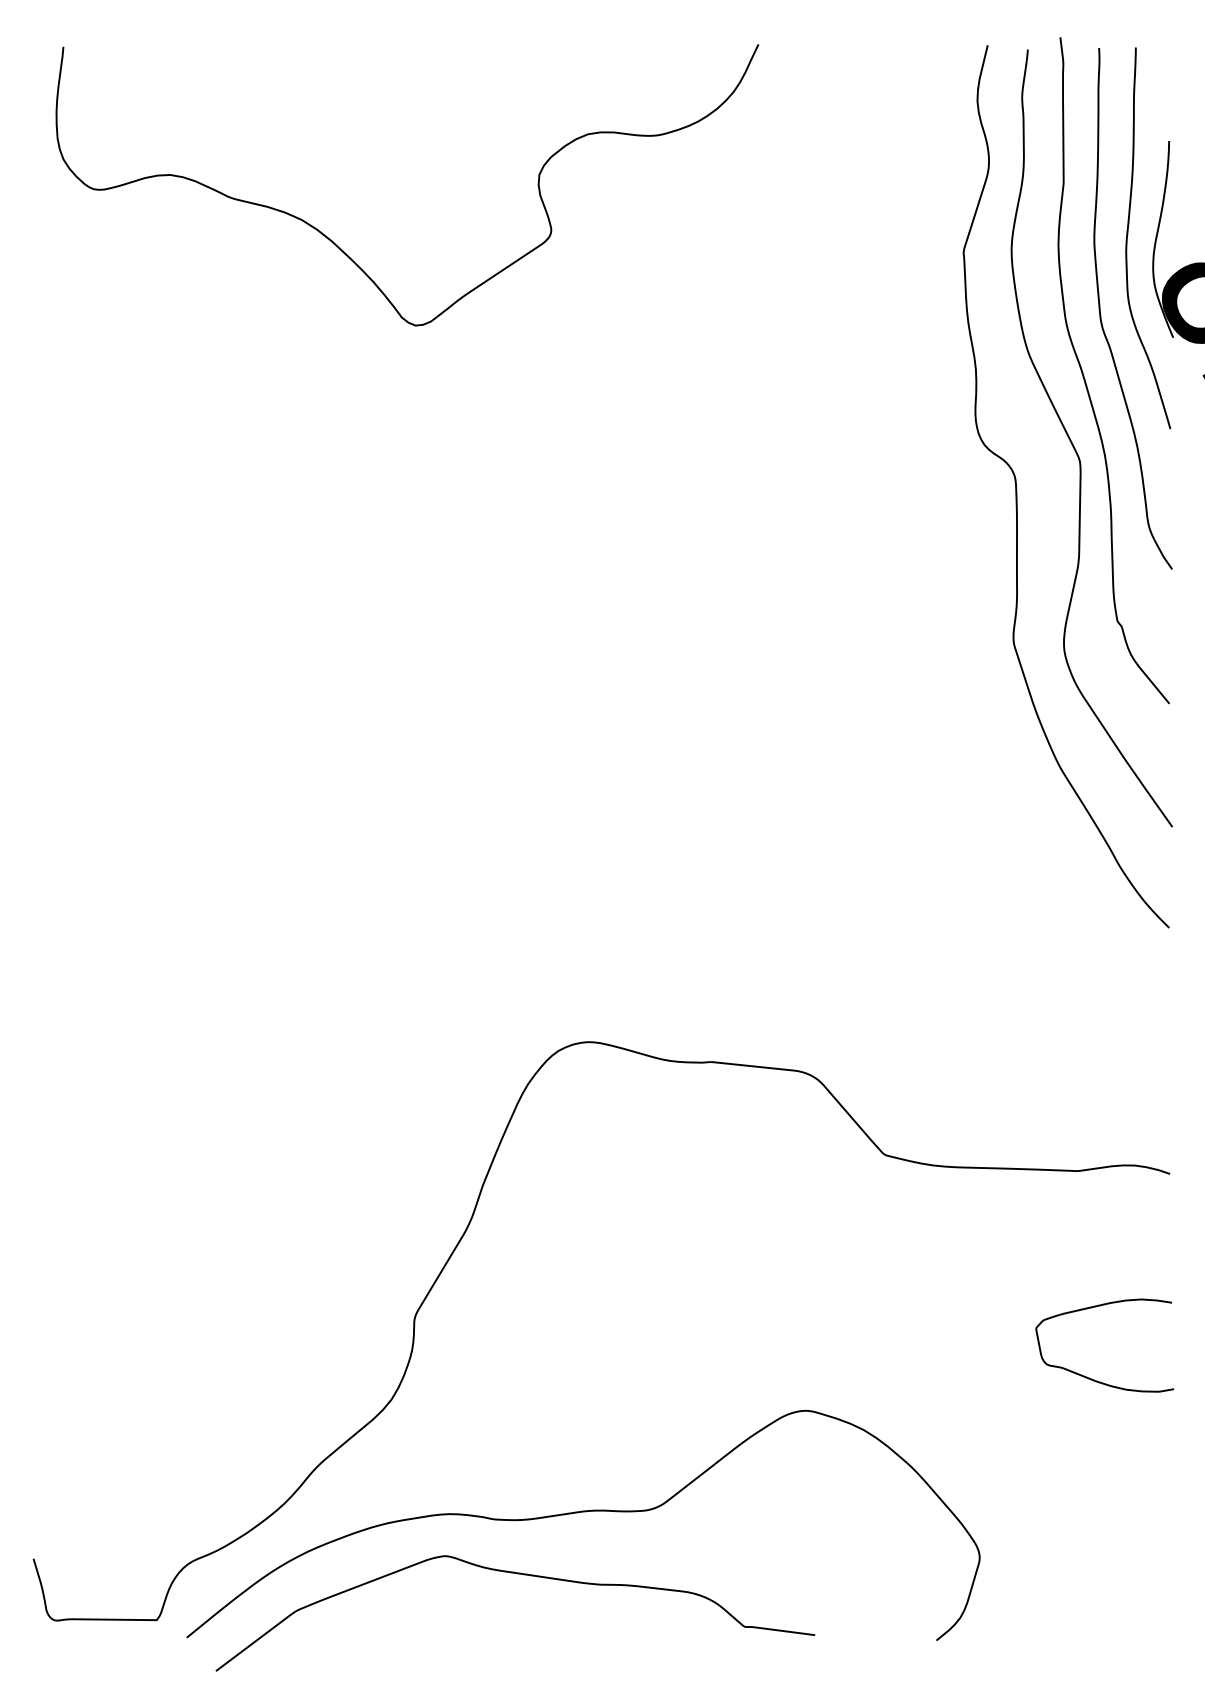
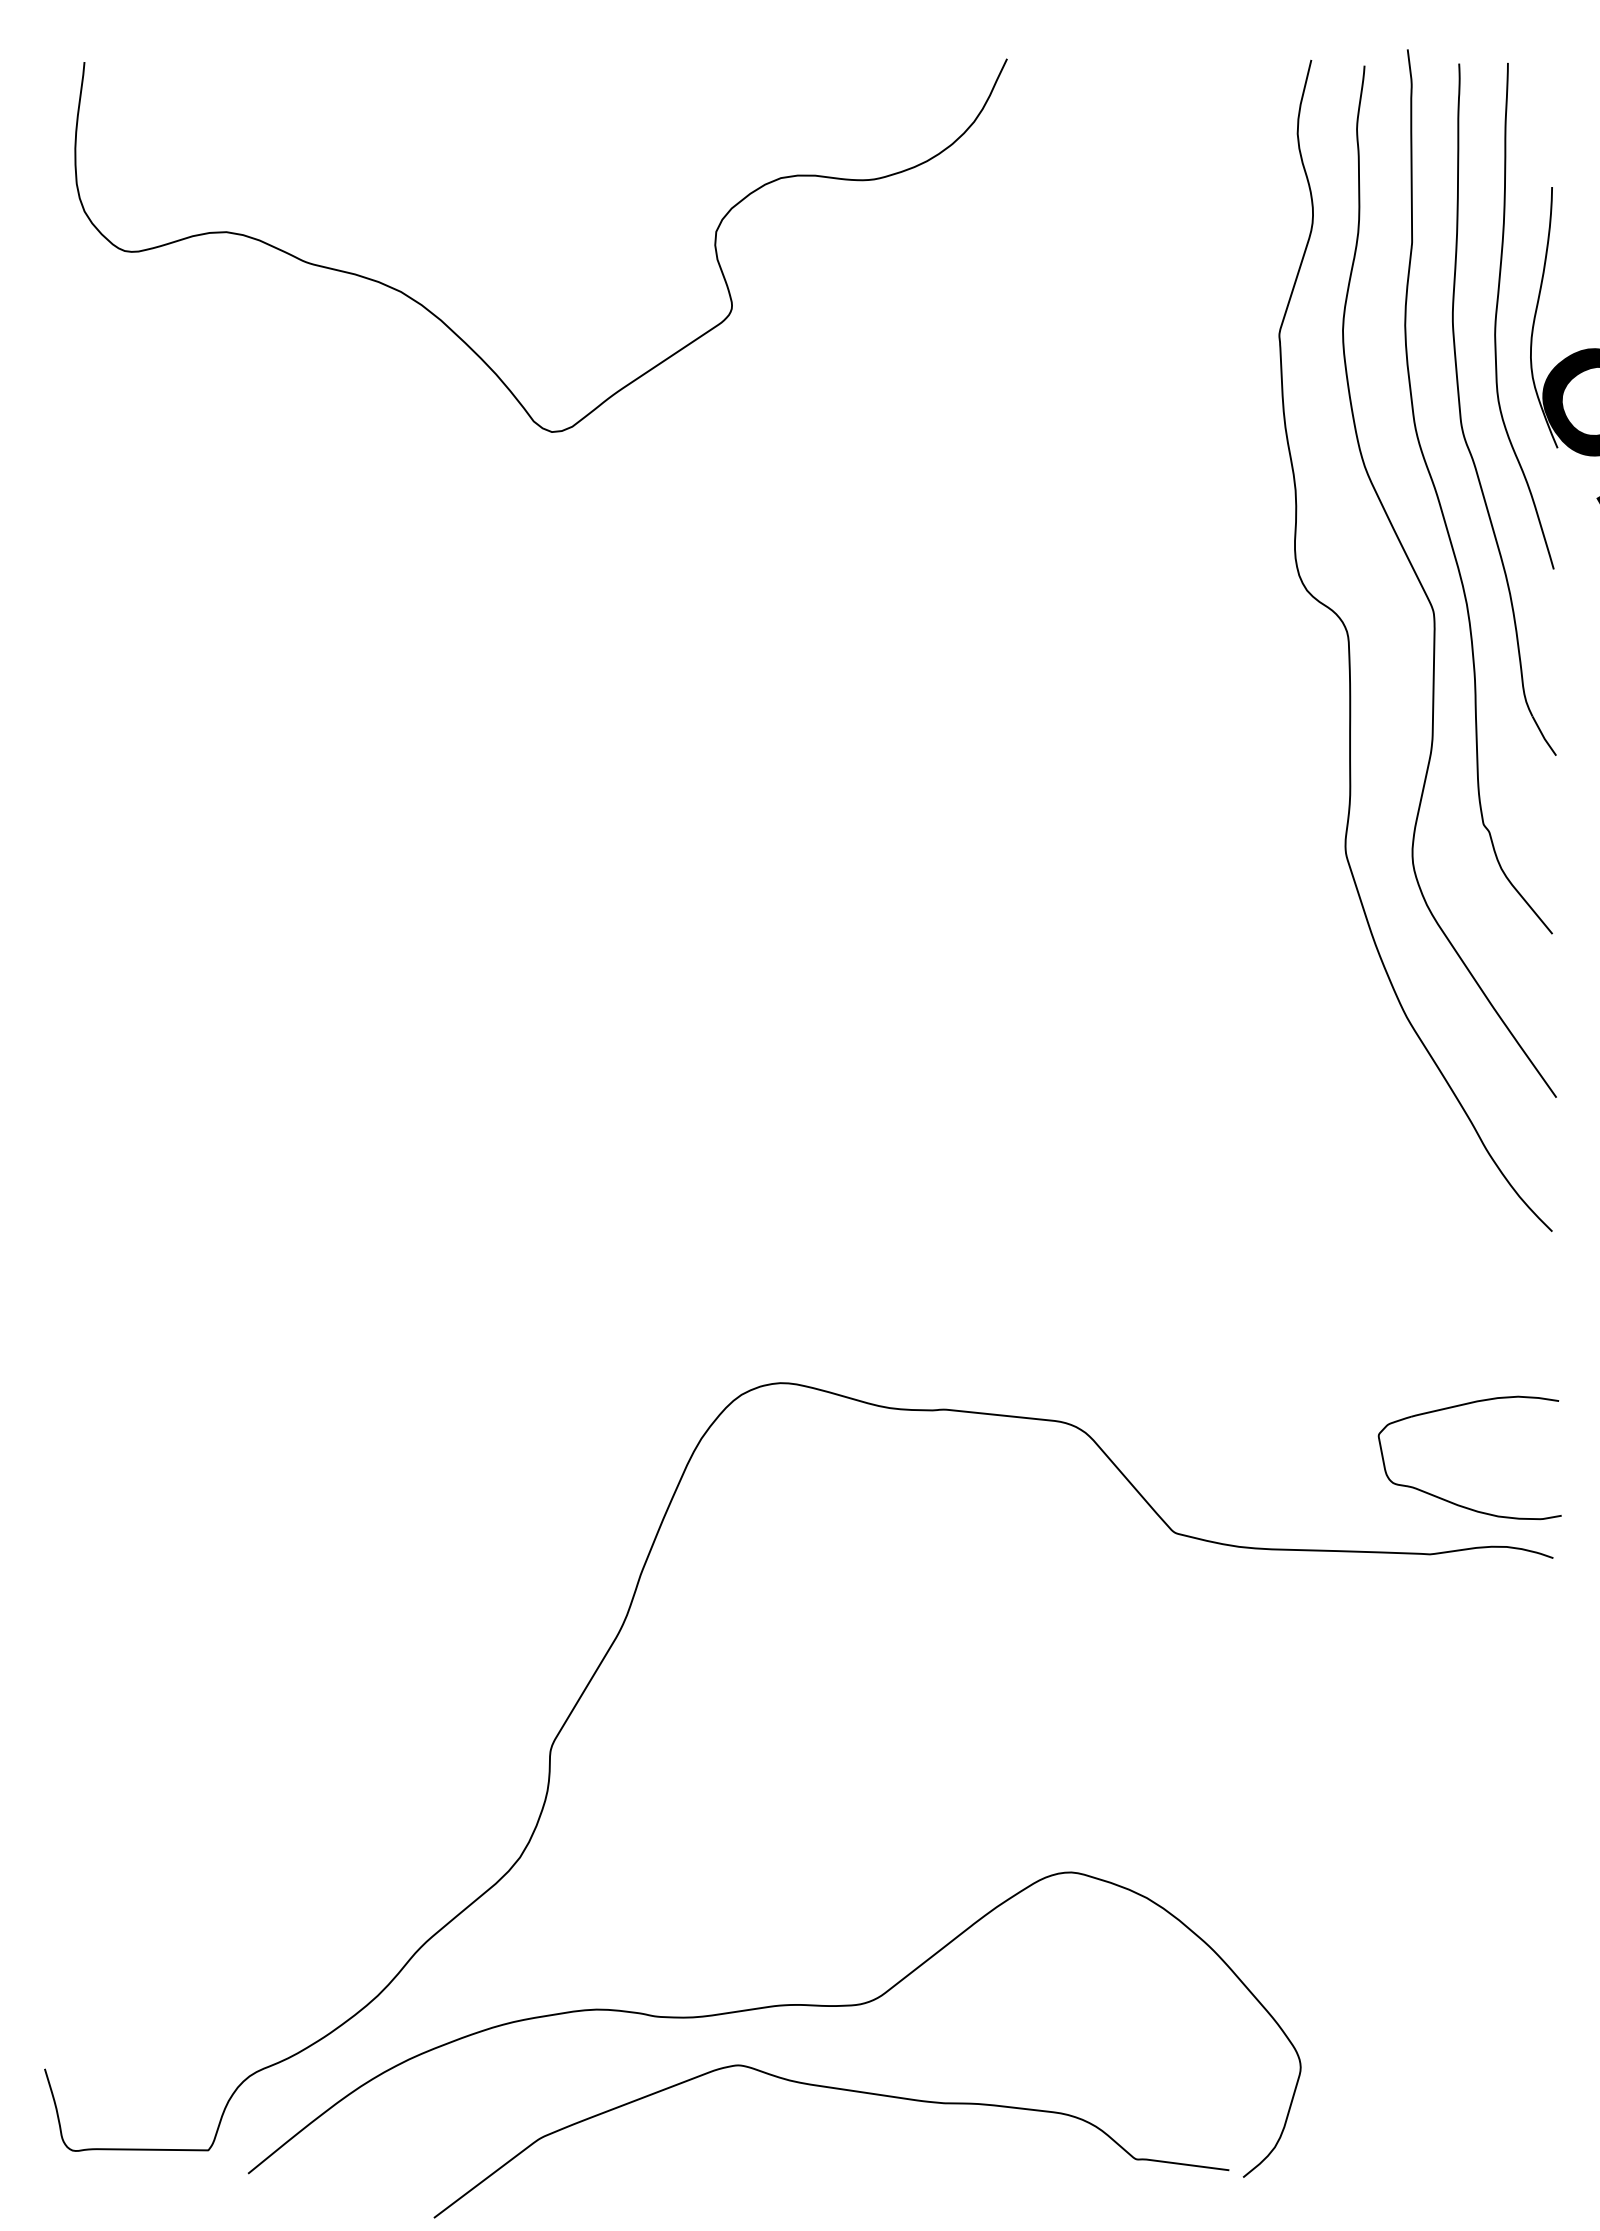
part: (1089, 1377) -> (1449, 1500), moved
curve: (523, 1575) -> (841, 2090), moved

